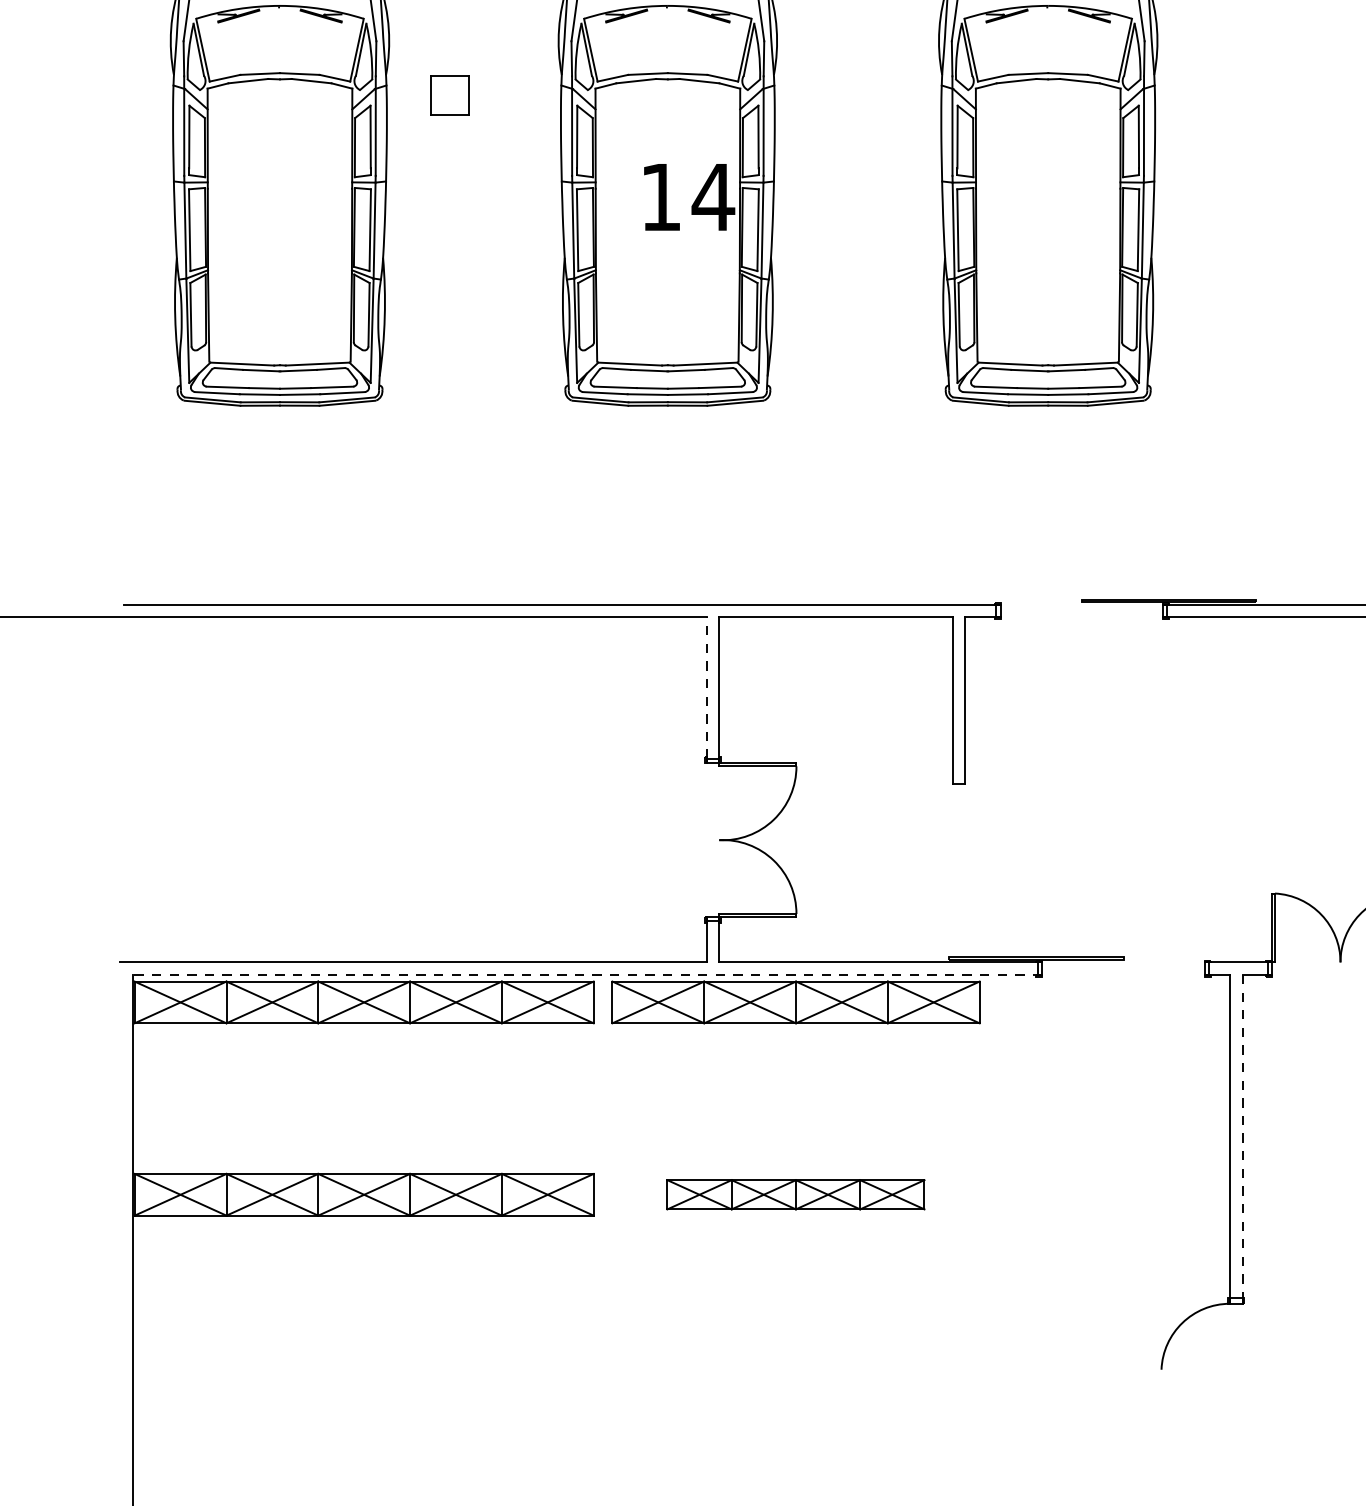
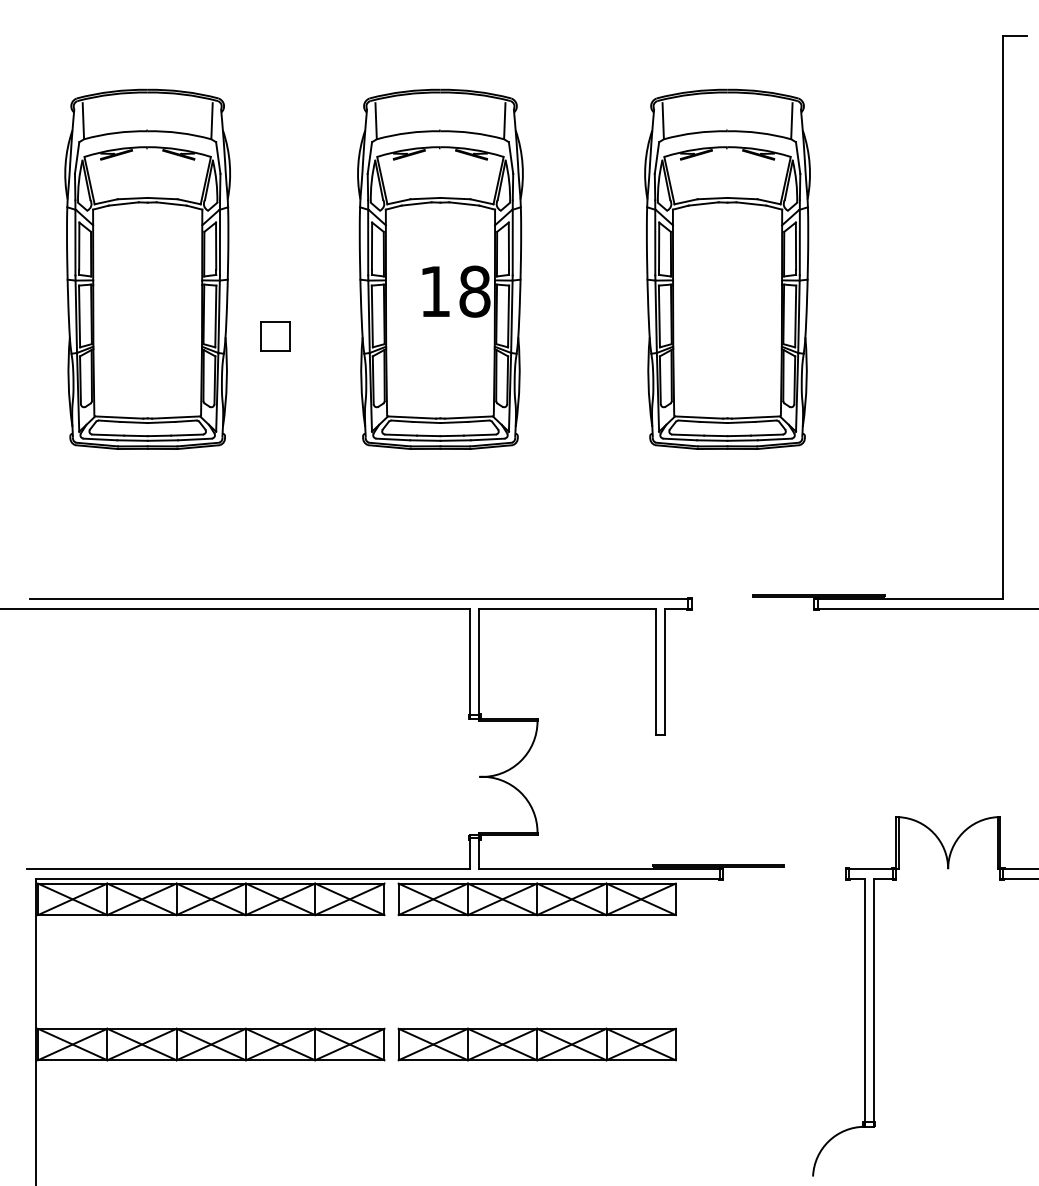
part: (449, 95) -> (275, 336), moved
text: (712, 197) -> (474, 291), 14 -> 18
line: (706, 687) -> (469, 661), dashed -> solid
line: (587, 974) -> (379, 878), dashed -> solid
line: (1242, 1136) -> (874, 1000), dashed -> solid
part: (795, 1194) -> (536, 1044), size x1.43

